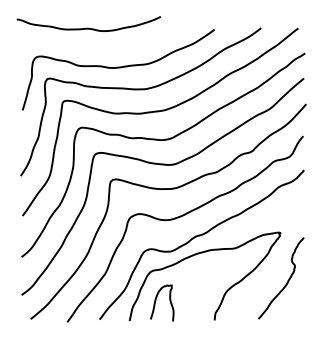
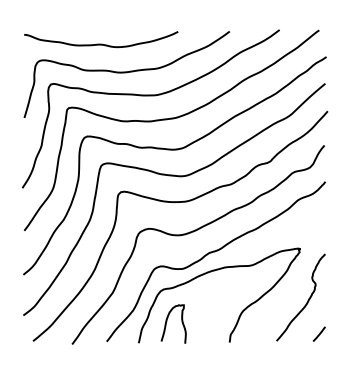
curve: (89, 27) -> (101, 43), moved
line: (298, 311) -> (319, 333), added

